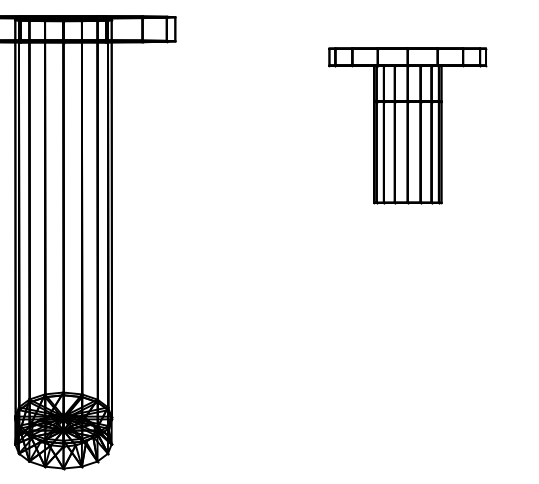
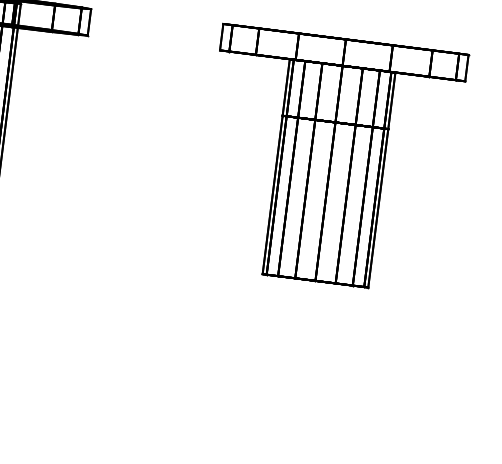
part: (407, 125) -> (330, 159), size x1.43

